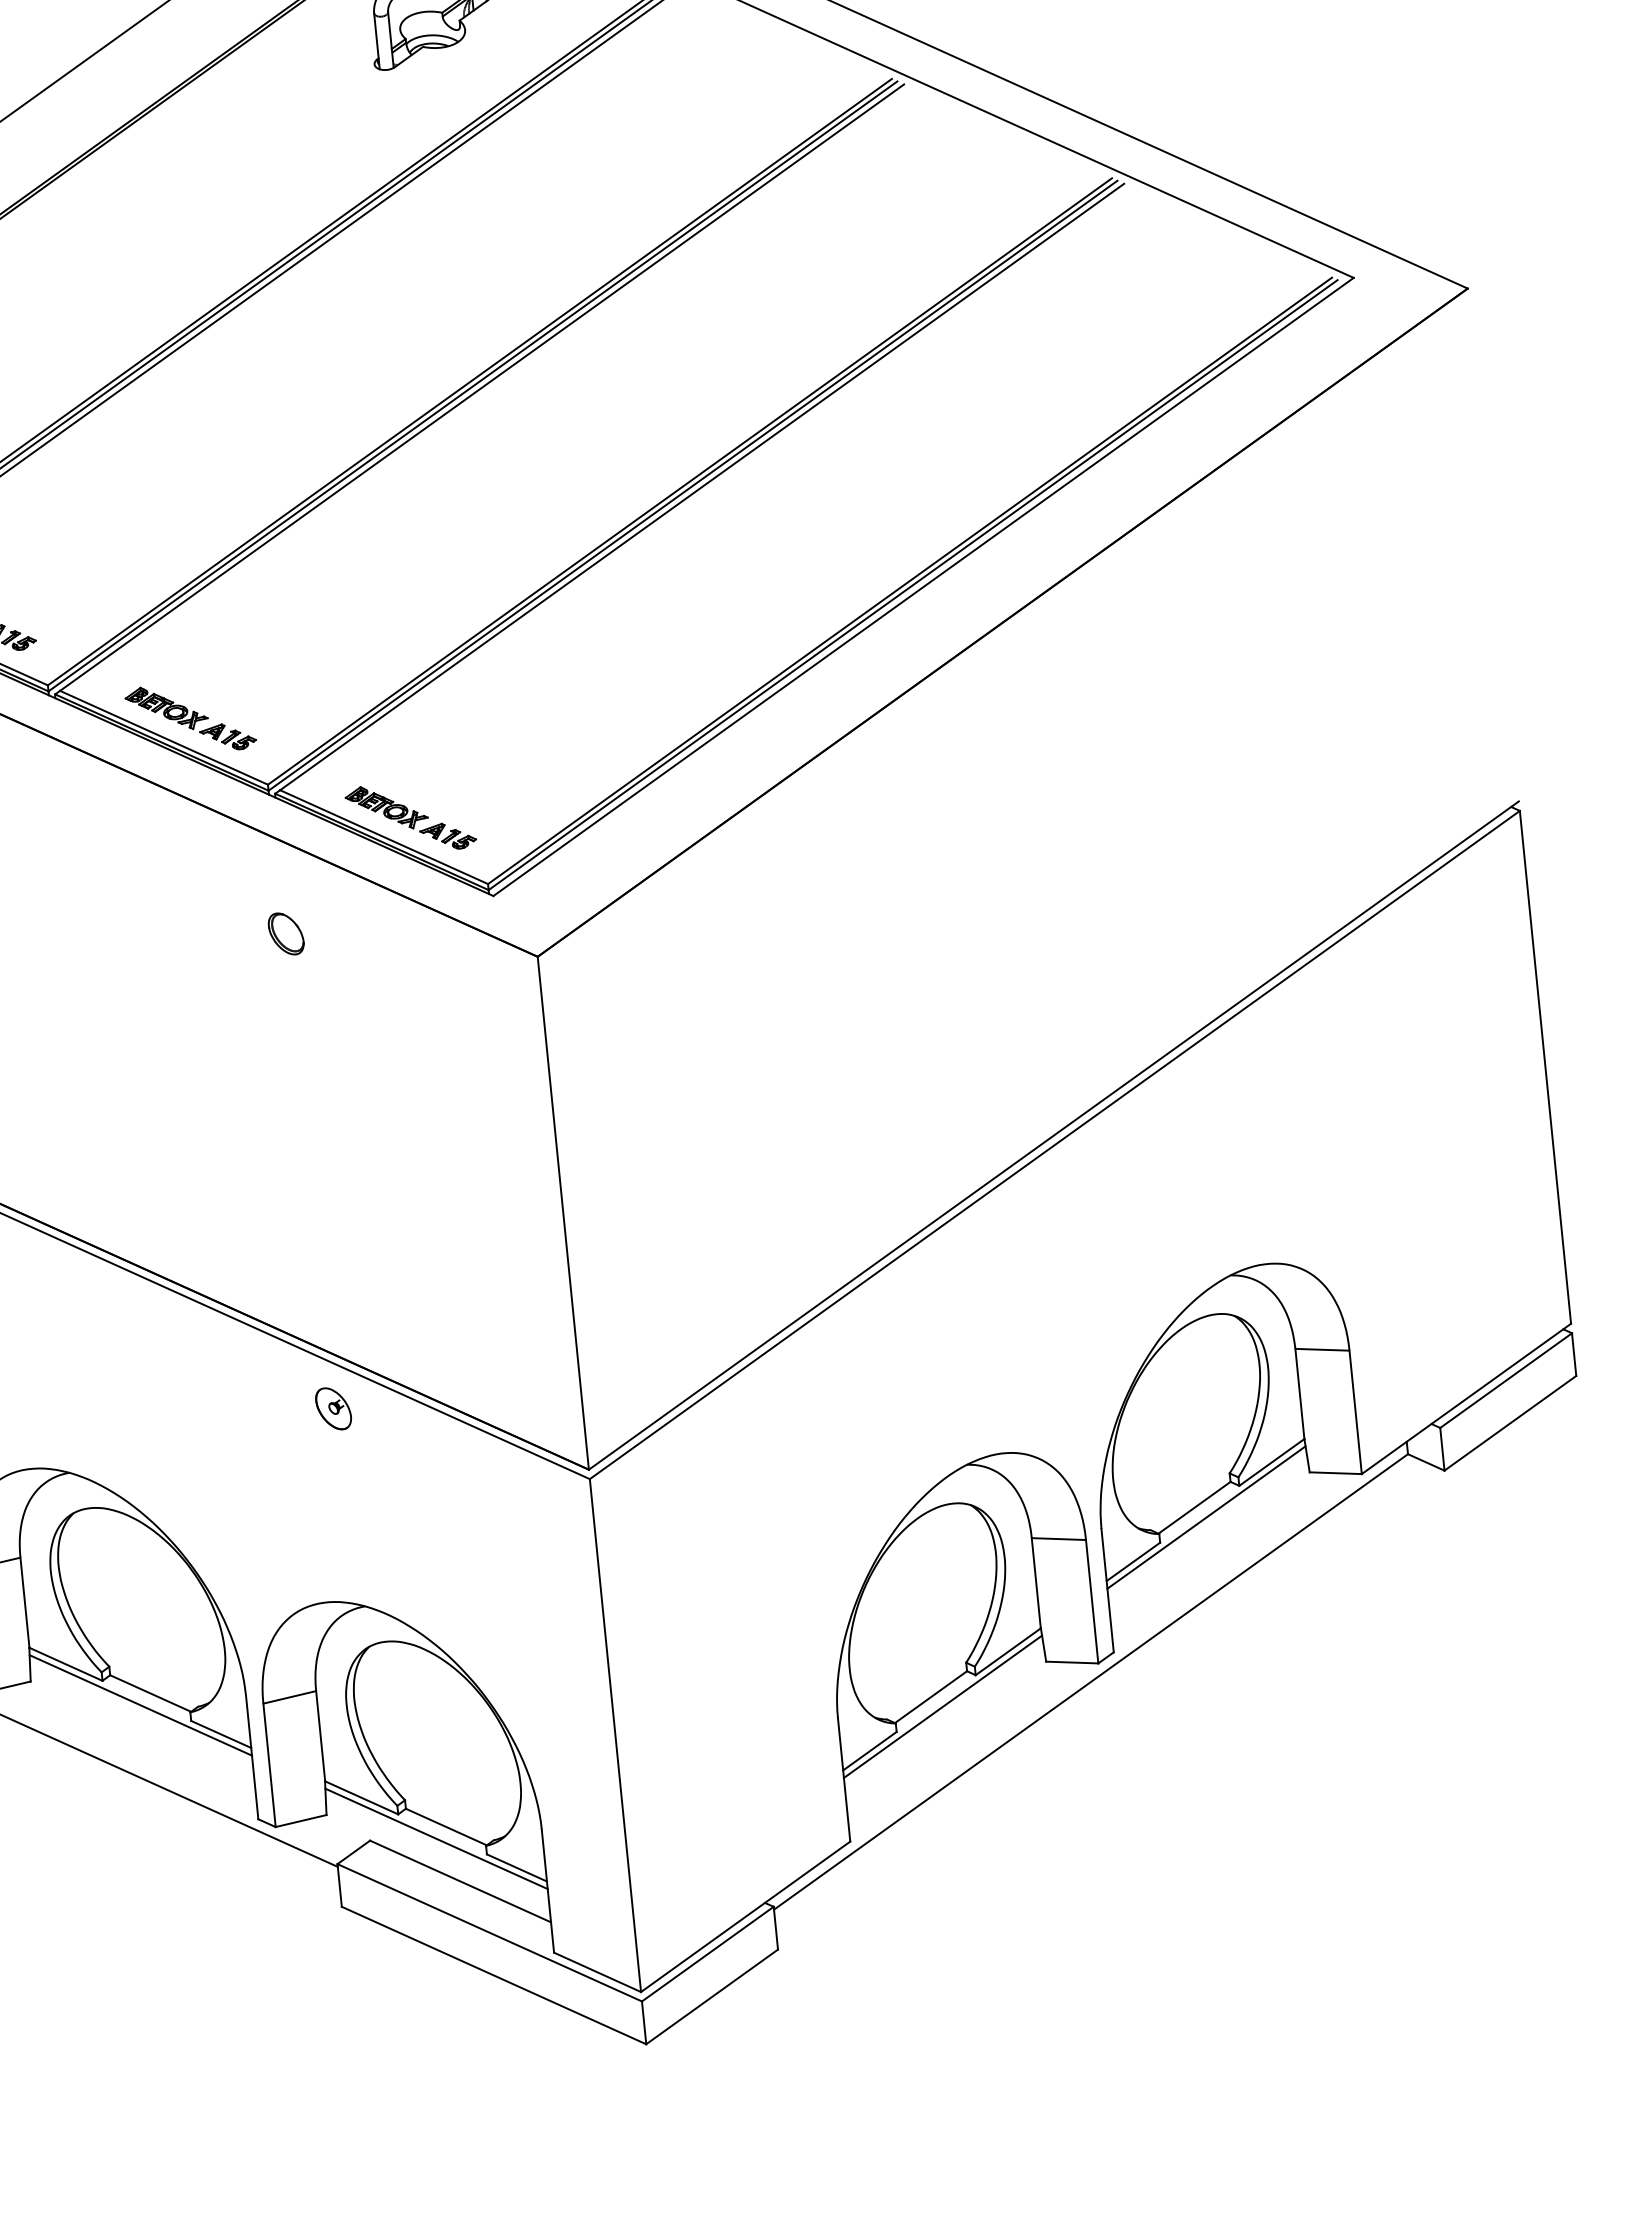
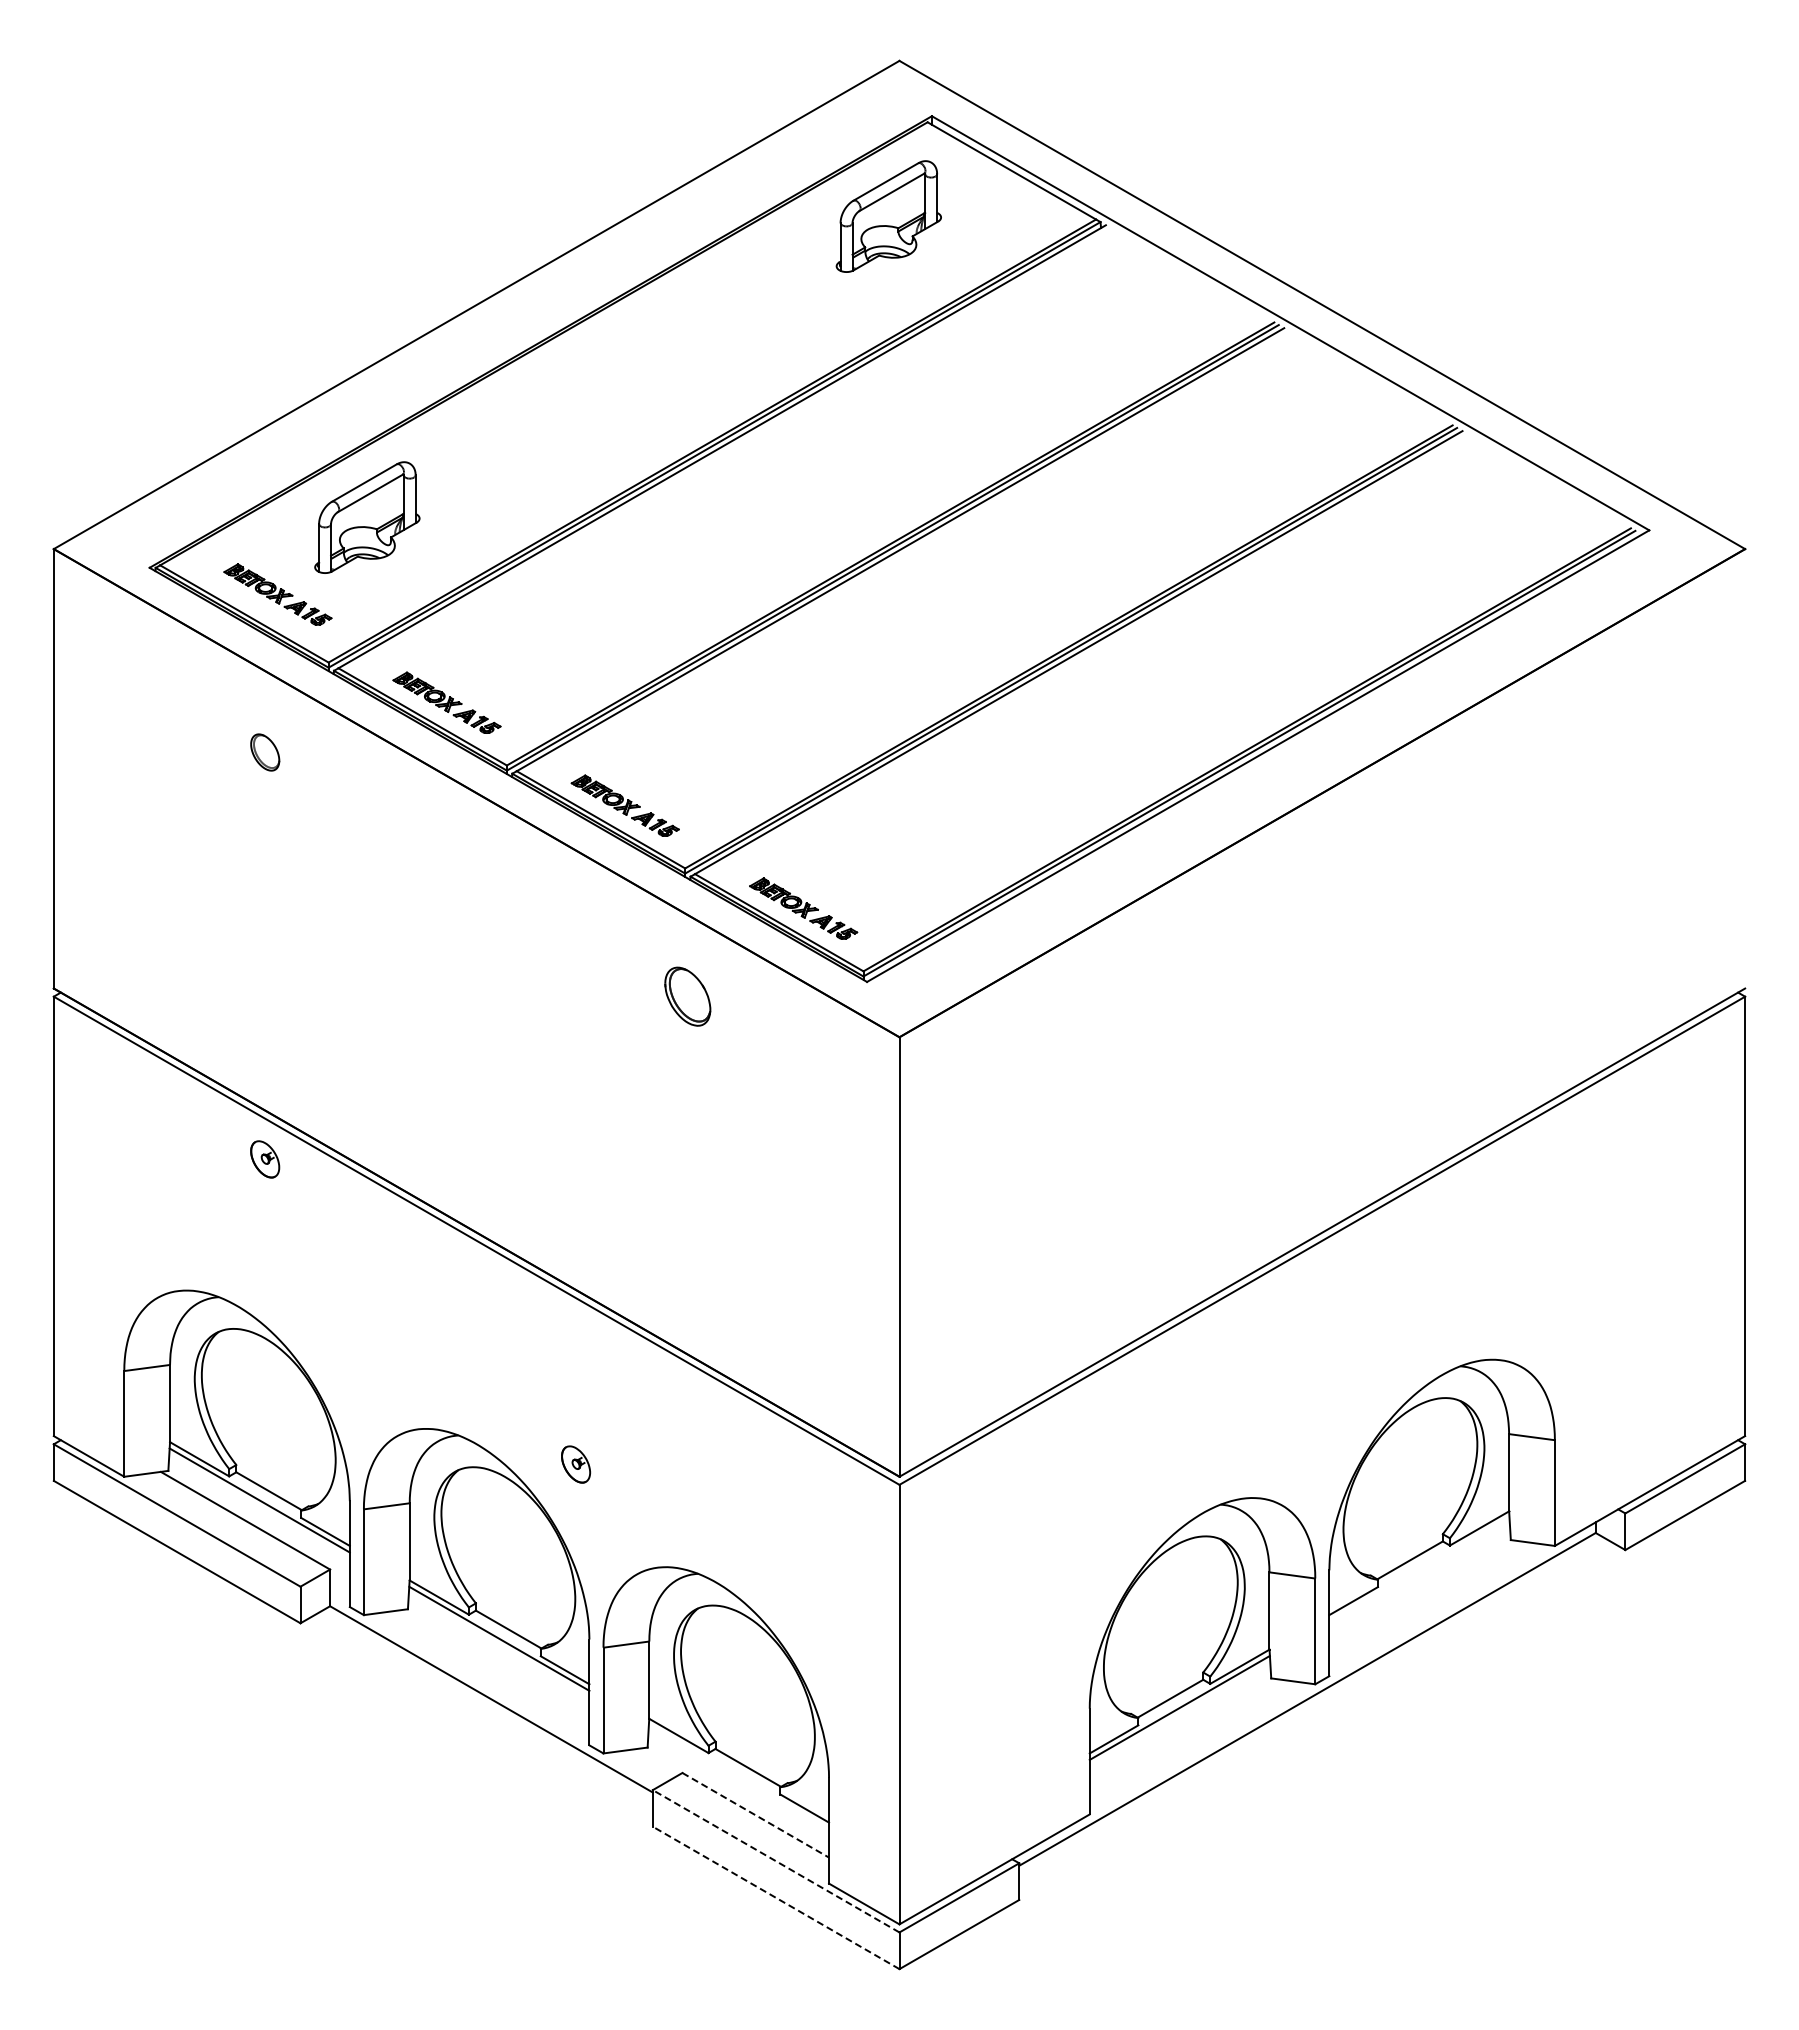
part: (286, 933) -> (688, 996), size x1.6
part: (334, 1408) -> (576, 1464), moved
line: (1206, 1517) -> (1419, 1569), removed
line: (436, 1839) -> (738, 1777), removed
line: (460, 1881) -> (755, 1815), solid -> dashed
line: (489, 1933) -> (775, 1861), solid -> dashed
line: (493, 1975) -> (775, 1897), solid -> dashed

